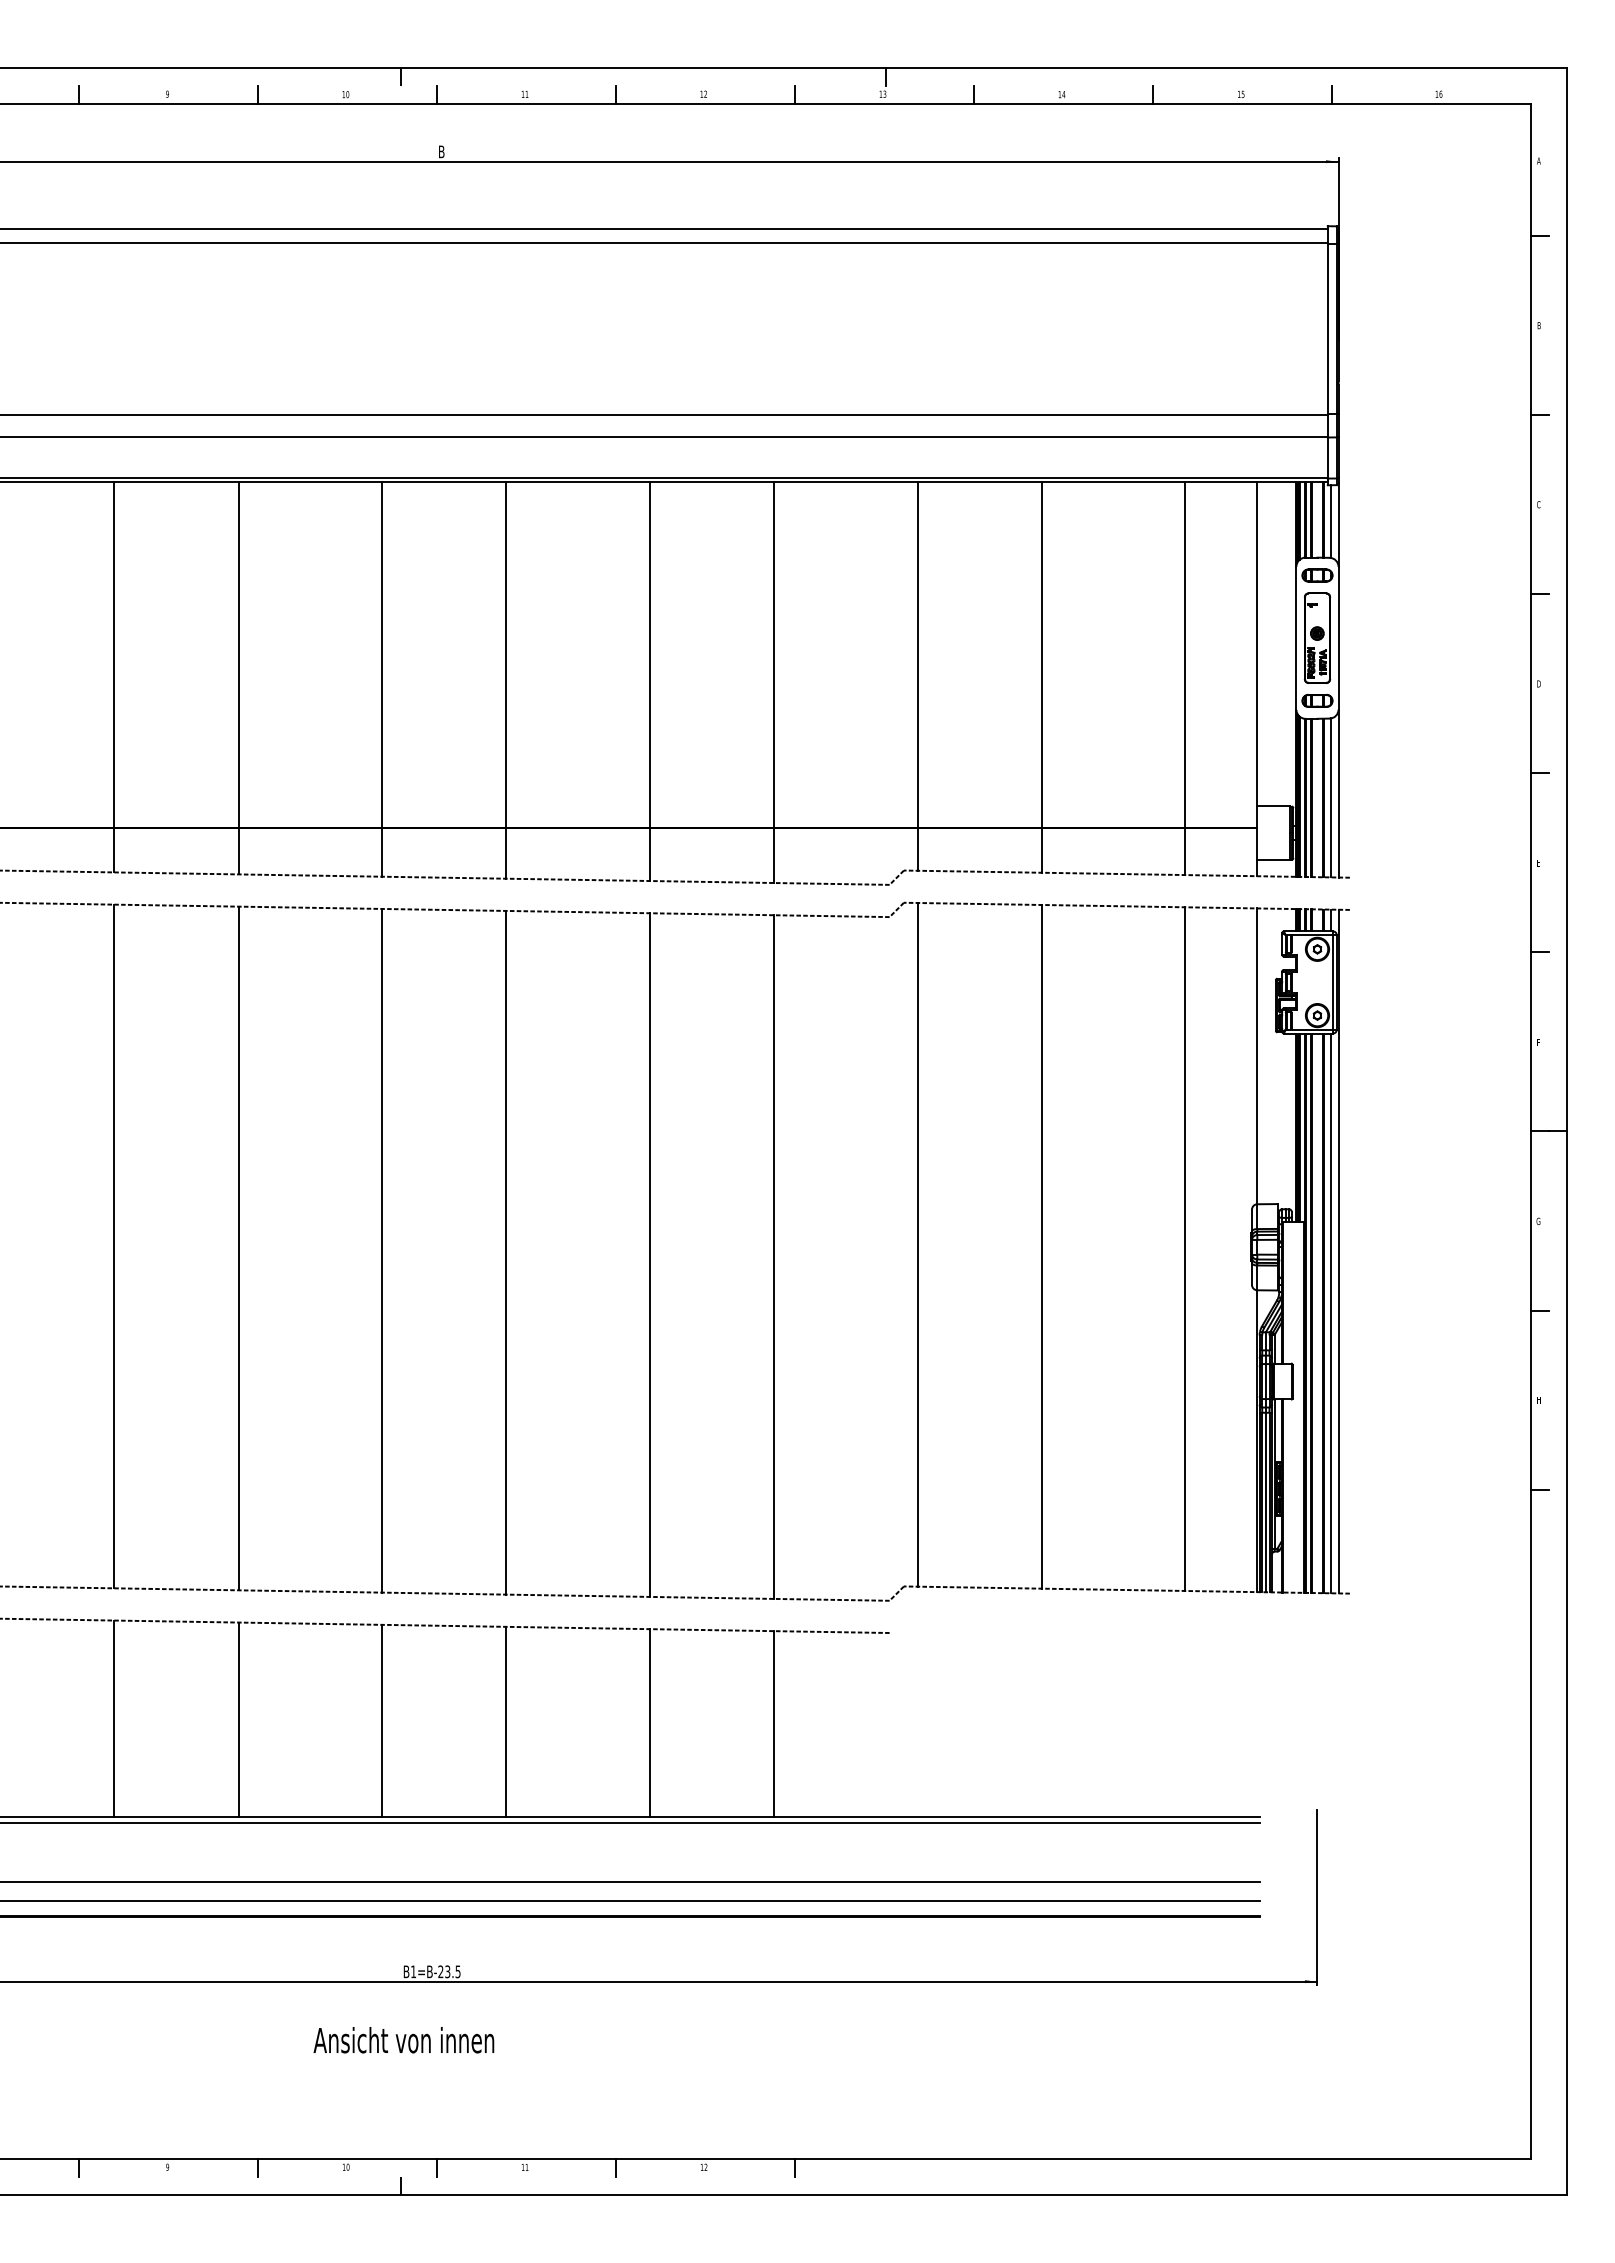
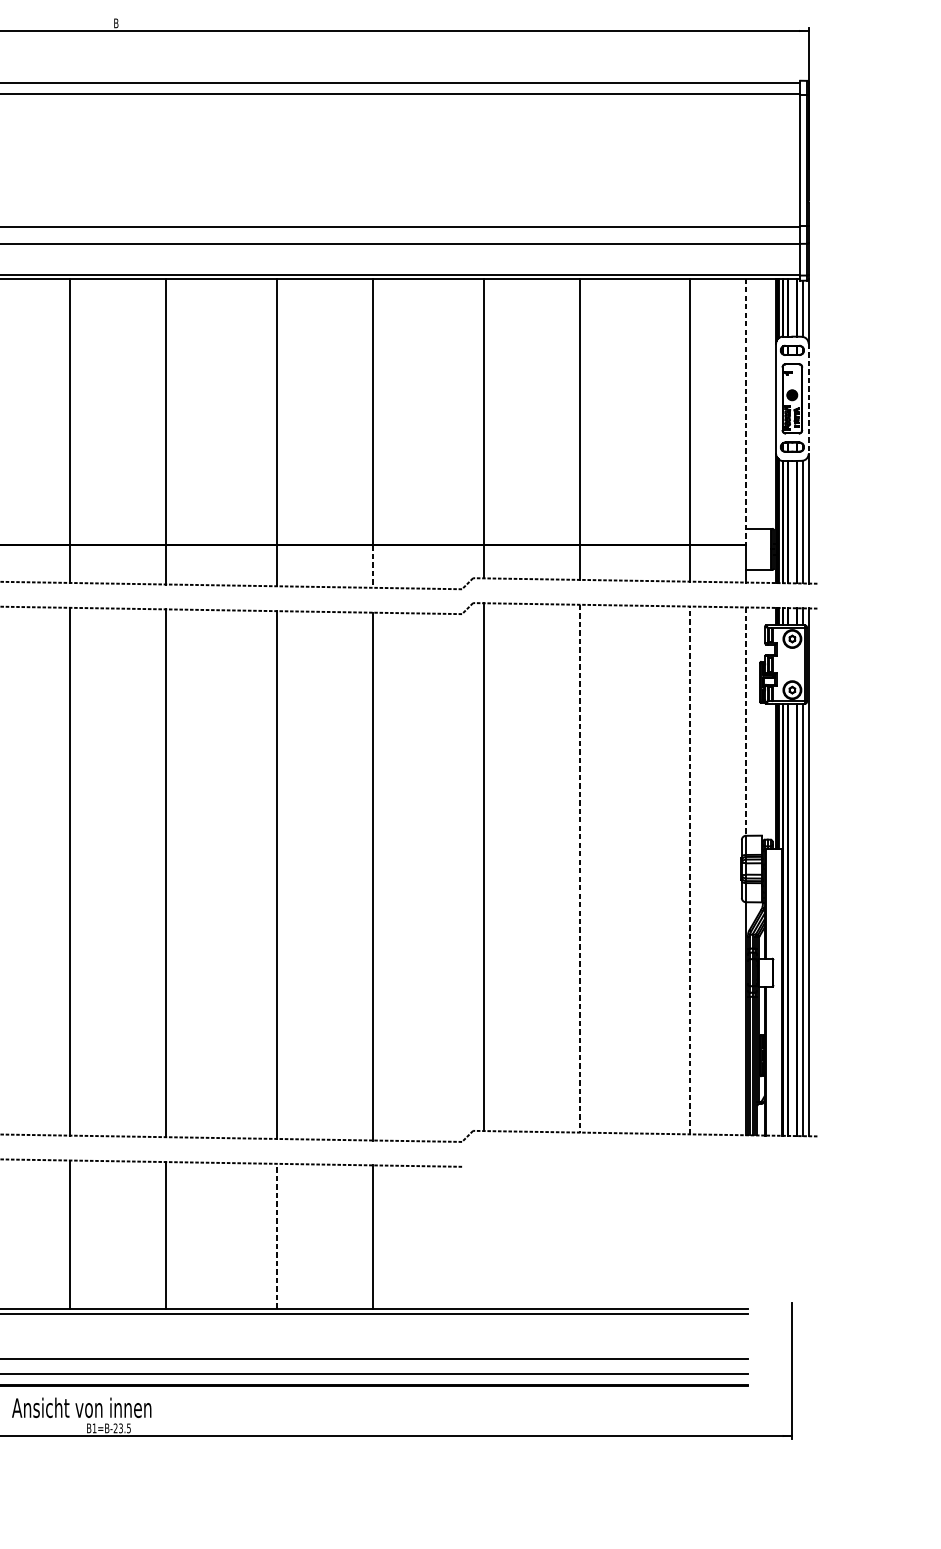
line: (1338, 638) -> (808, 399), solid -> dashed
line: (1257, 655) -> (746, 412), solid -> dashed
line: (774, 856) -> (373, 567), solid -> dashed
line: (1257, 1056) -> (746, 721), solid -> dashed
line: (1042, 1246) -> (580, 868), solid -> dashed
line: (1185, 1249) -> (690, 870), solid -> dashed
line: (649, 1722) -> (276, 1235), solid -> dashed
text: (403, 2040) -> (81, 1408), moved

